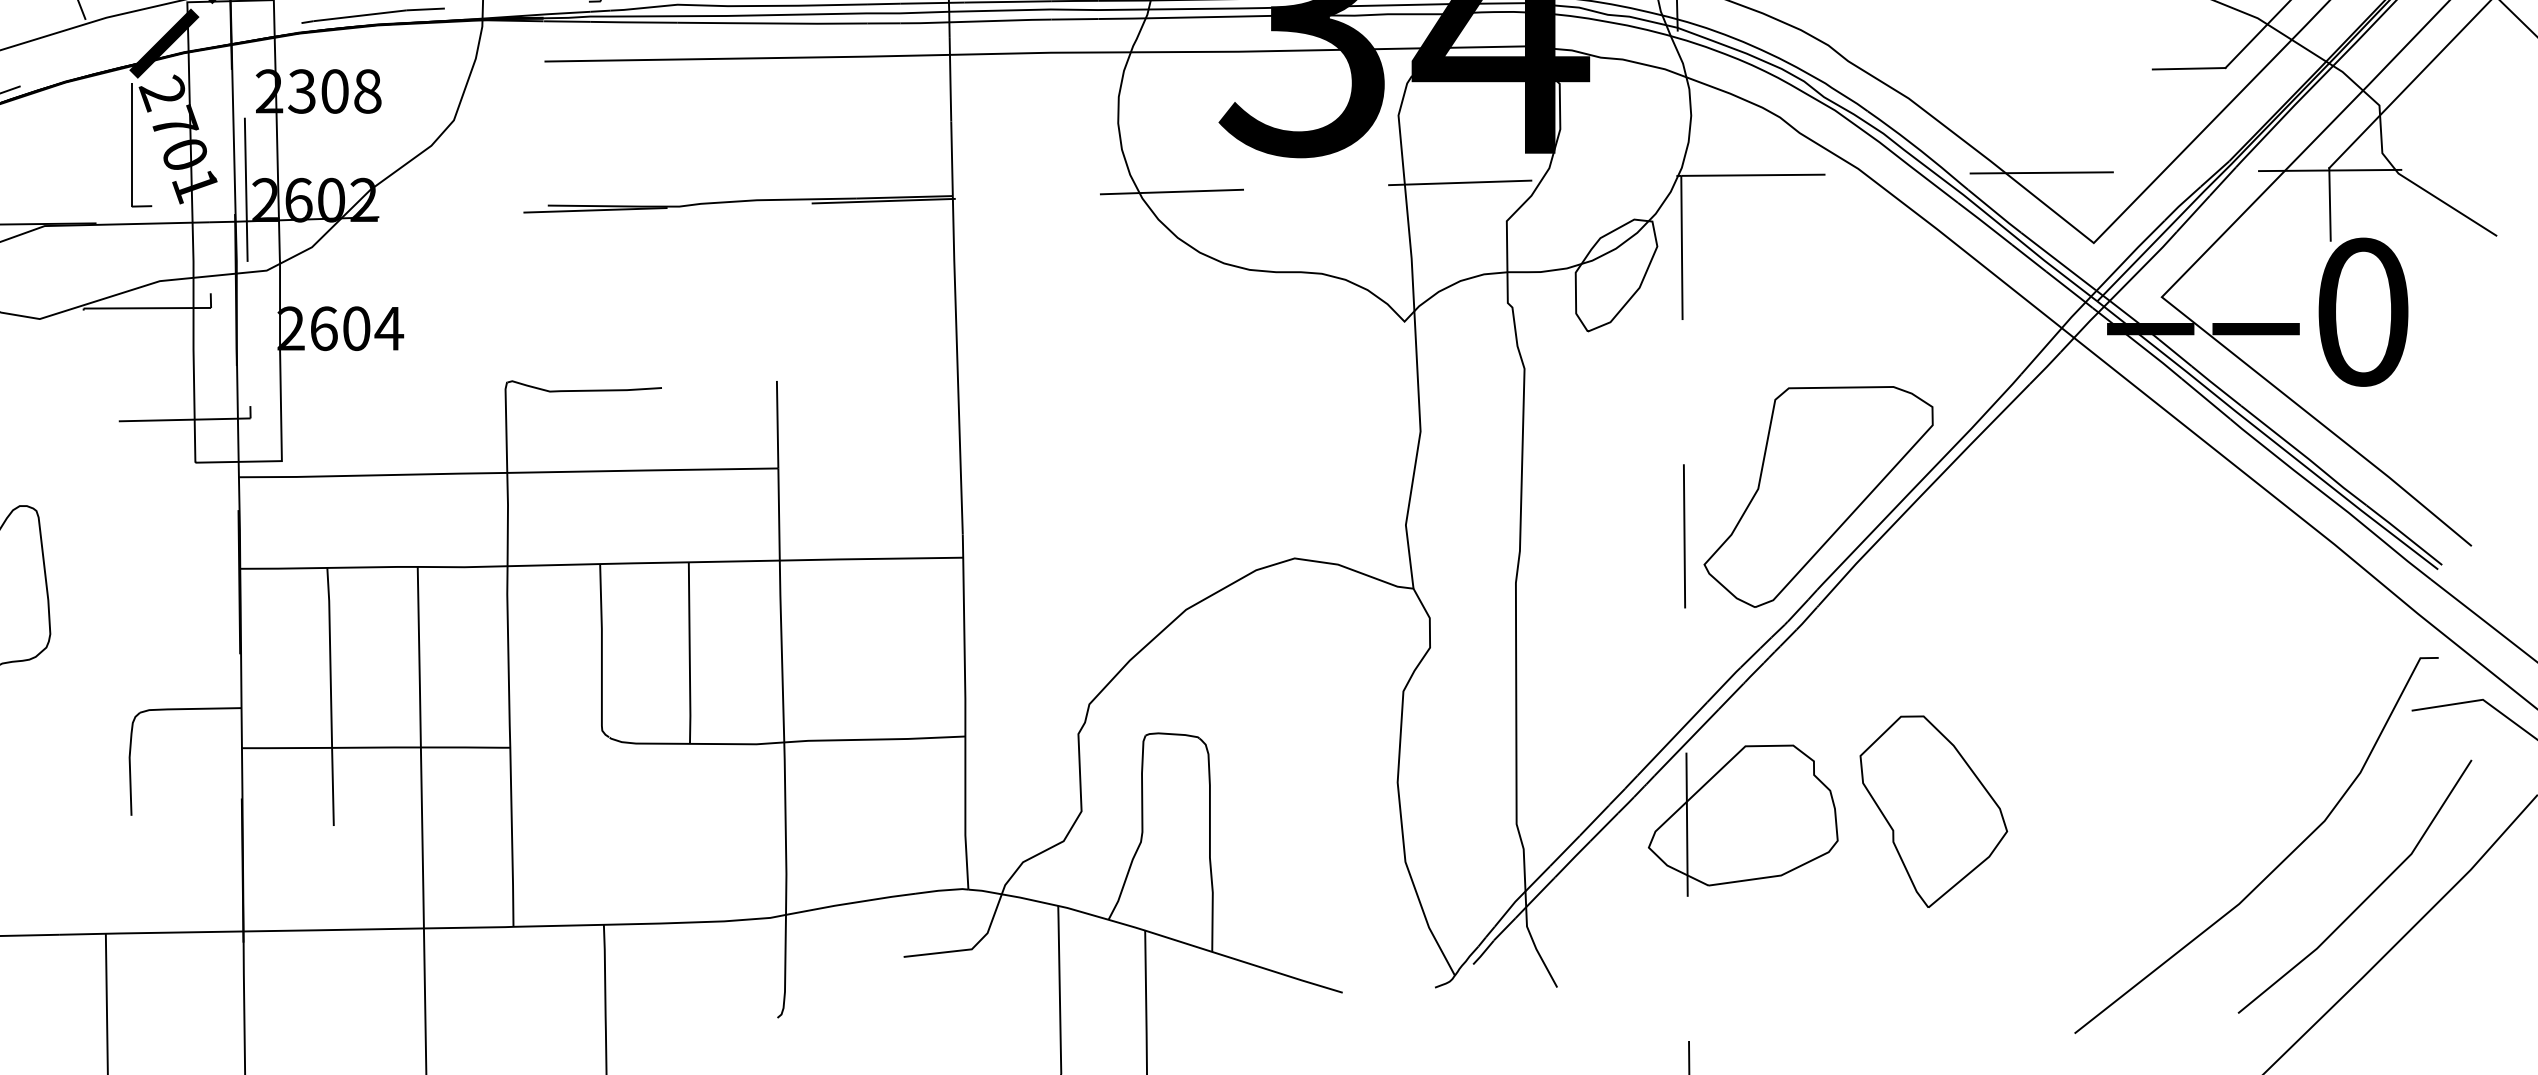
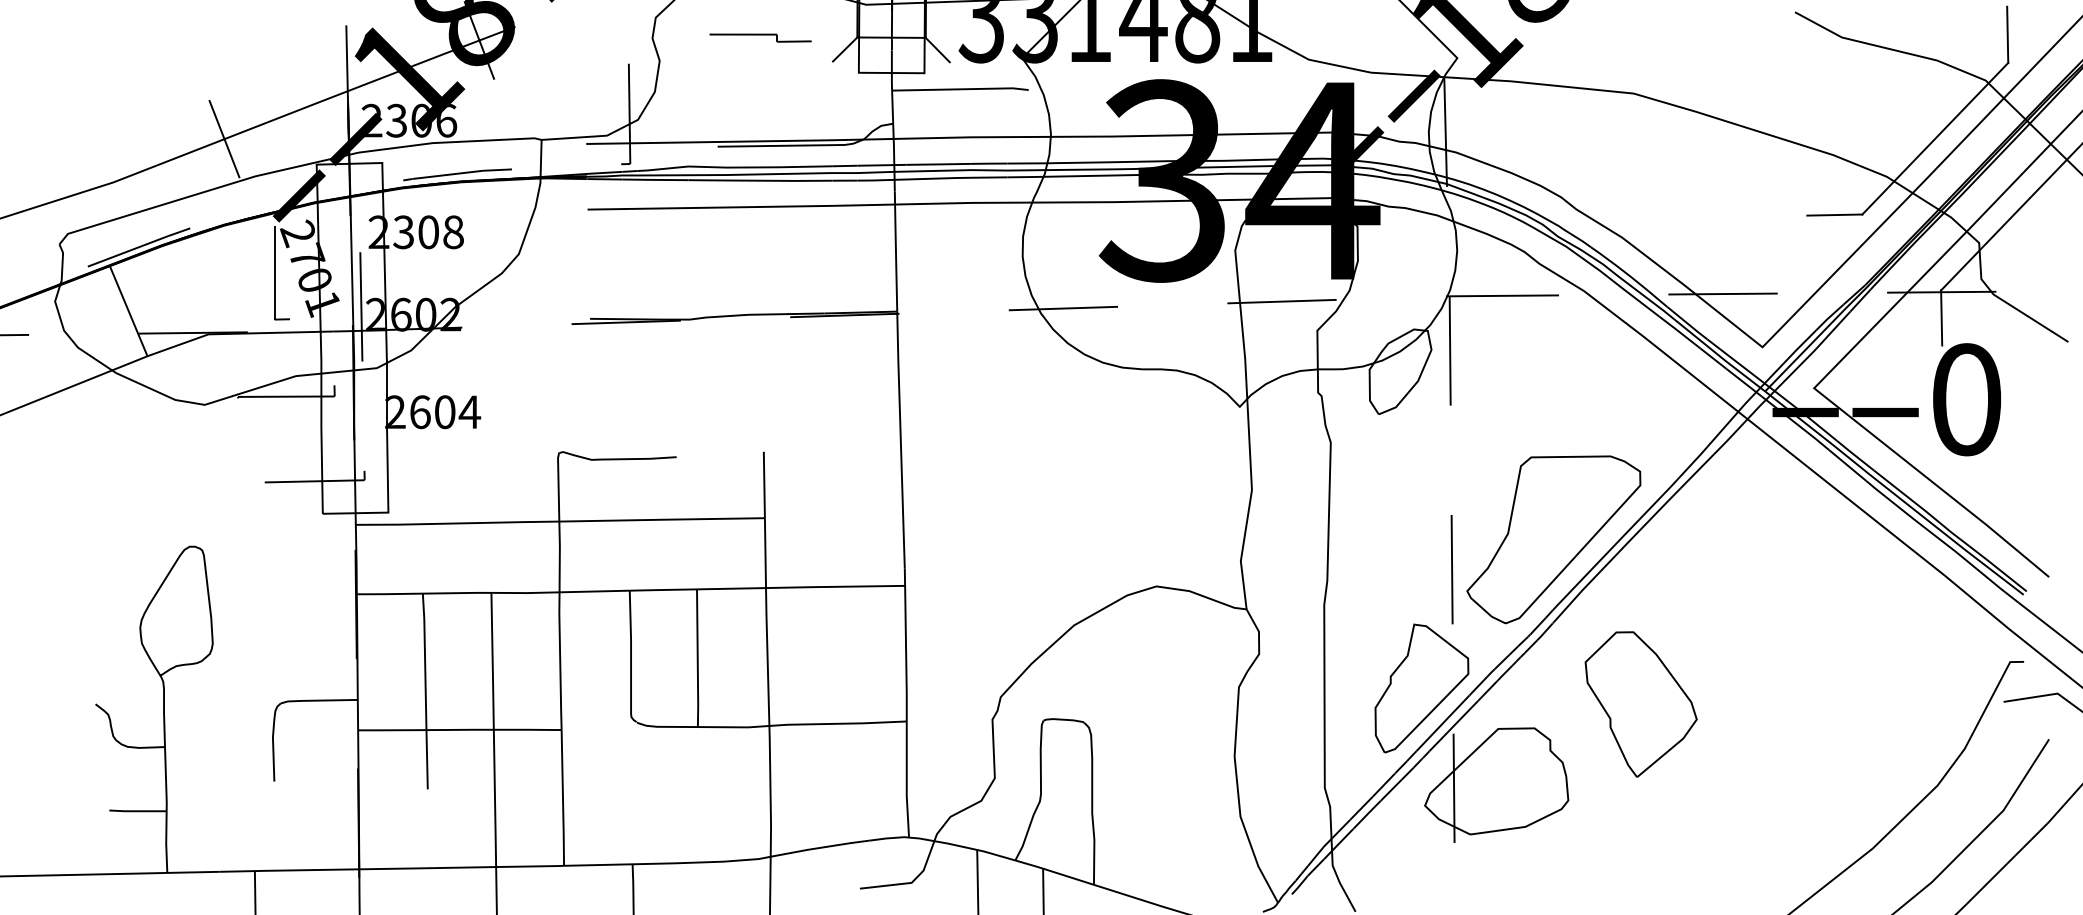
part: (1644, 693) -> (1421, 688), added
part: (1932, 811) -> (1640, 704), moved

